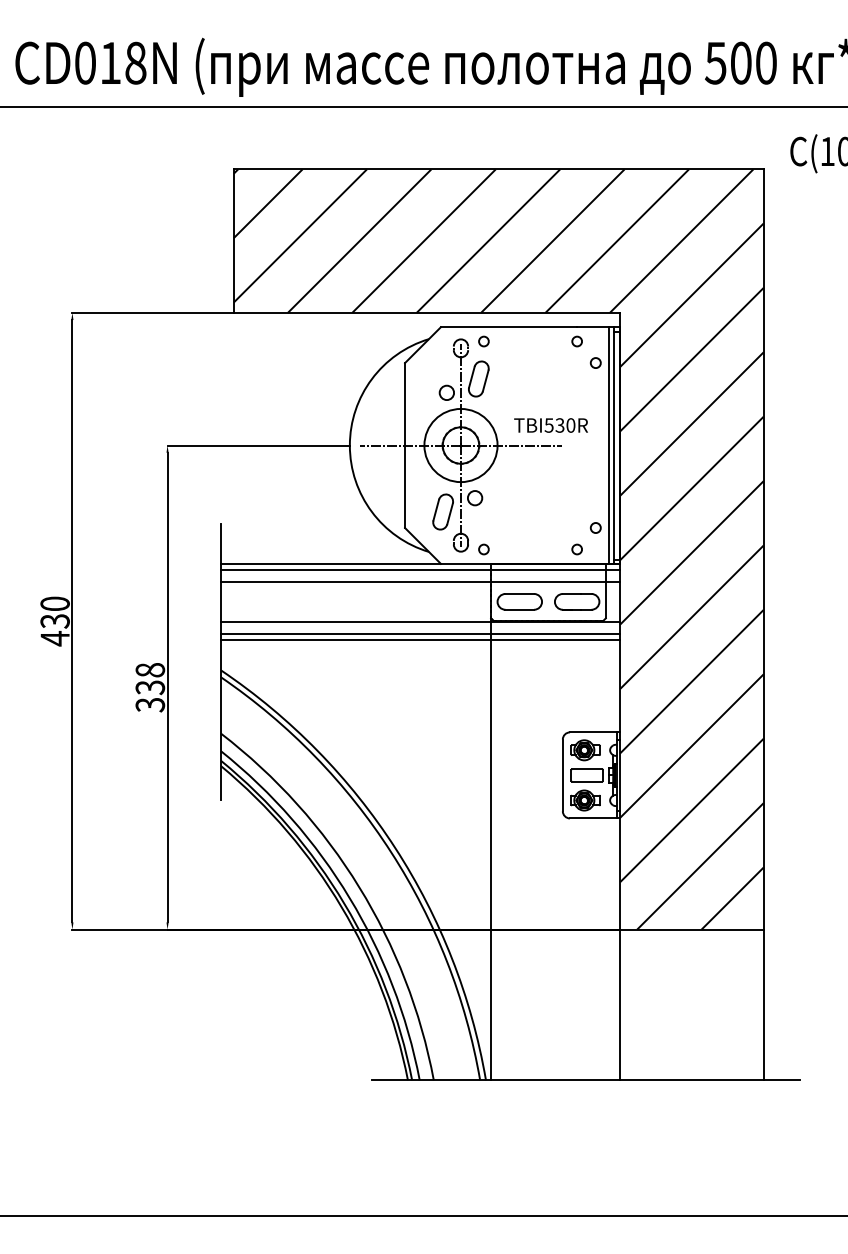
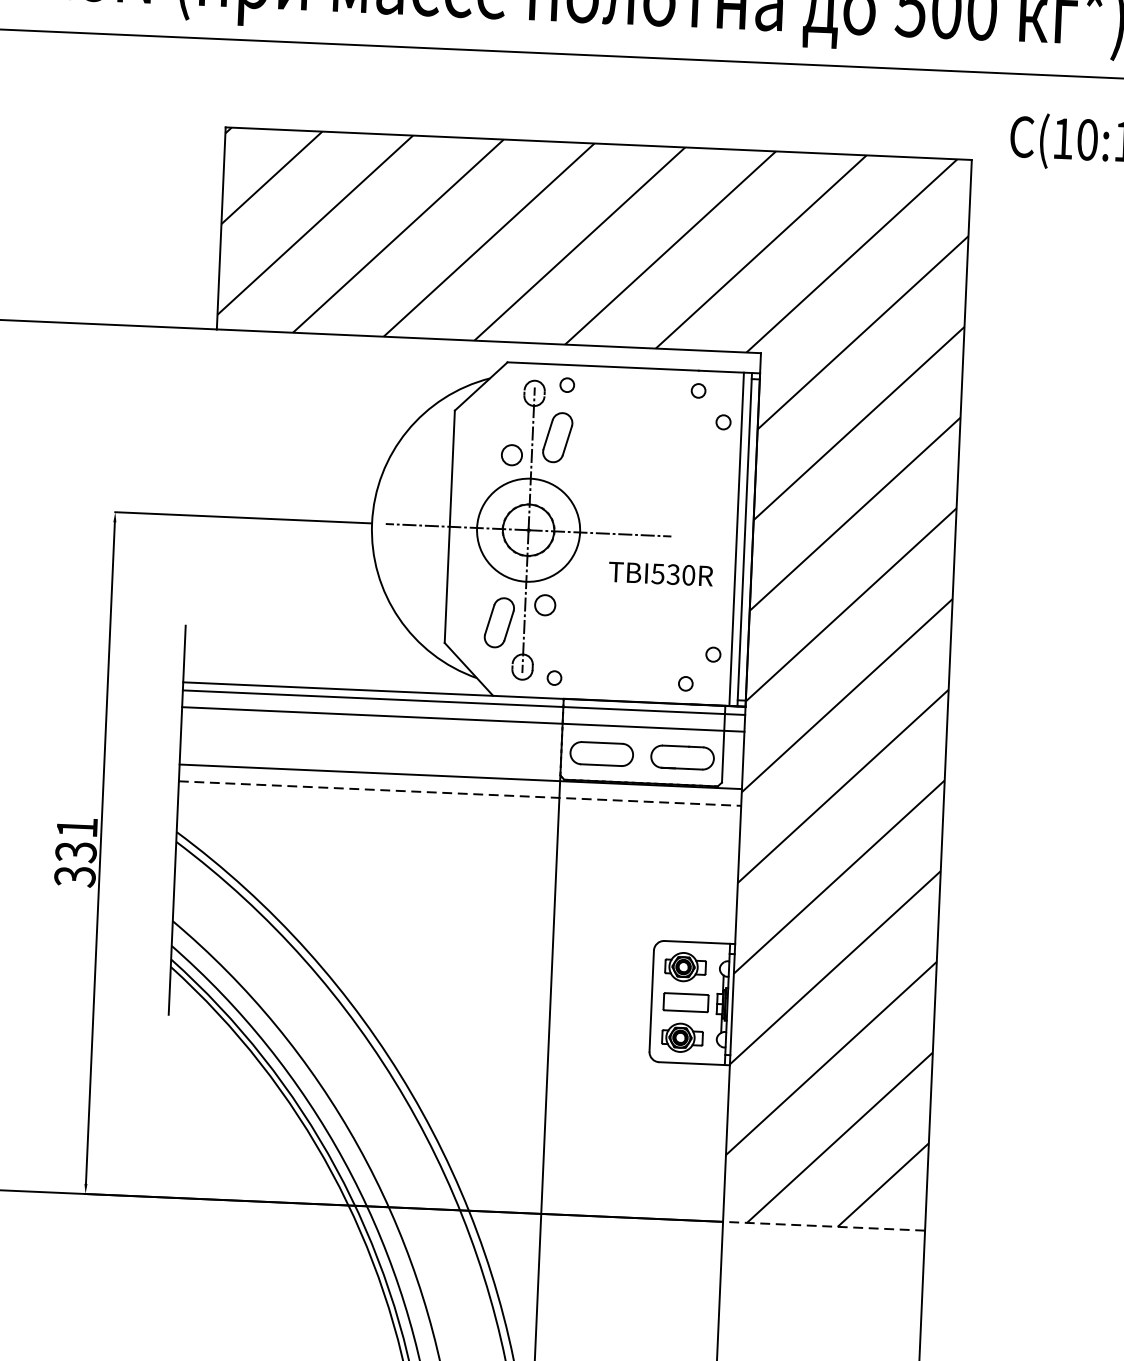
text: (550, 425) -> (660, 574), moved
line: (420, 634) -> (459, 793), solid -> dashed
line: (420, 640) -> (459, 802), removed
text: (150, 670) -> (77, 828), 338 -> 331
line: (691, 929) -> (823, 1226), solid -> dashed

